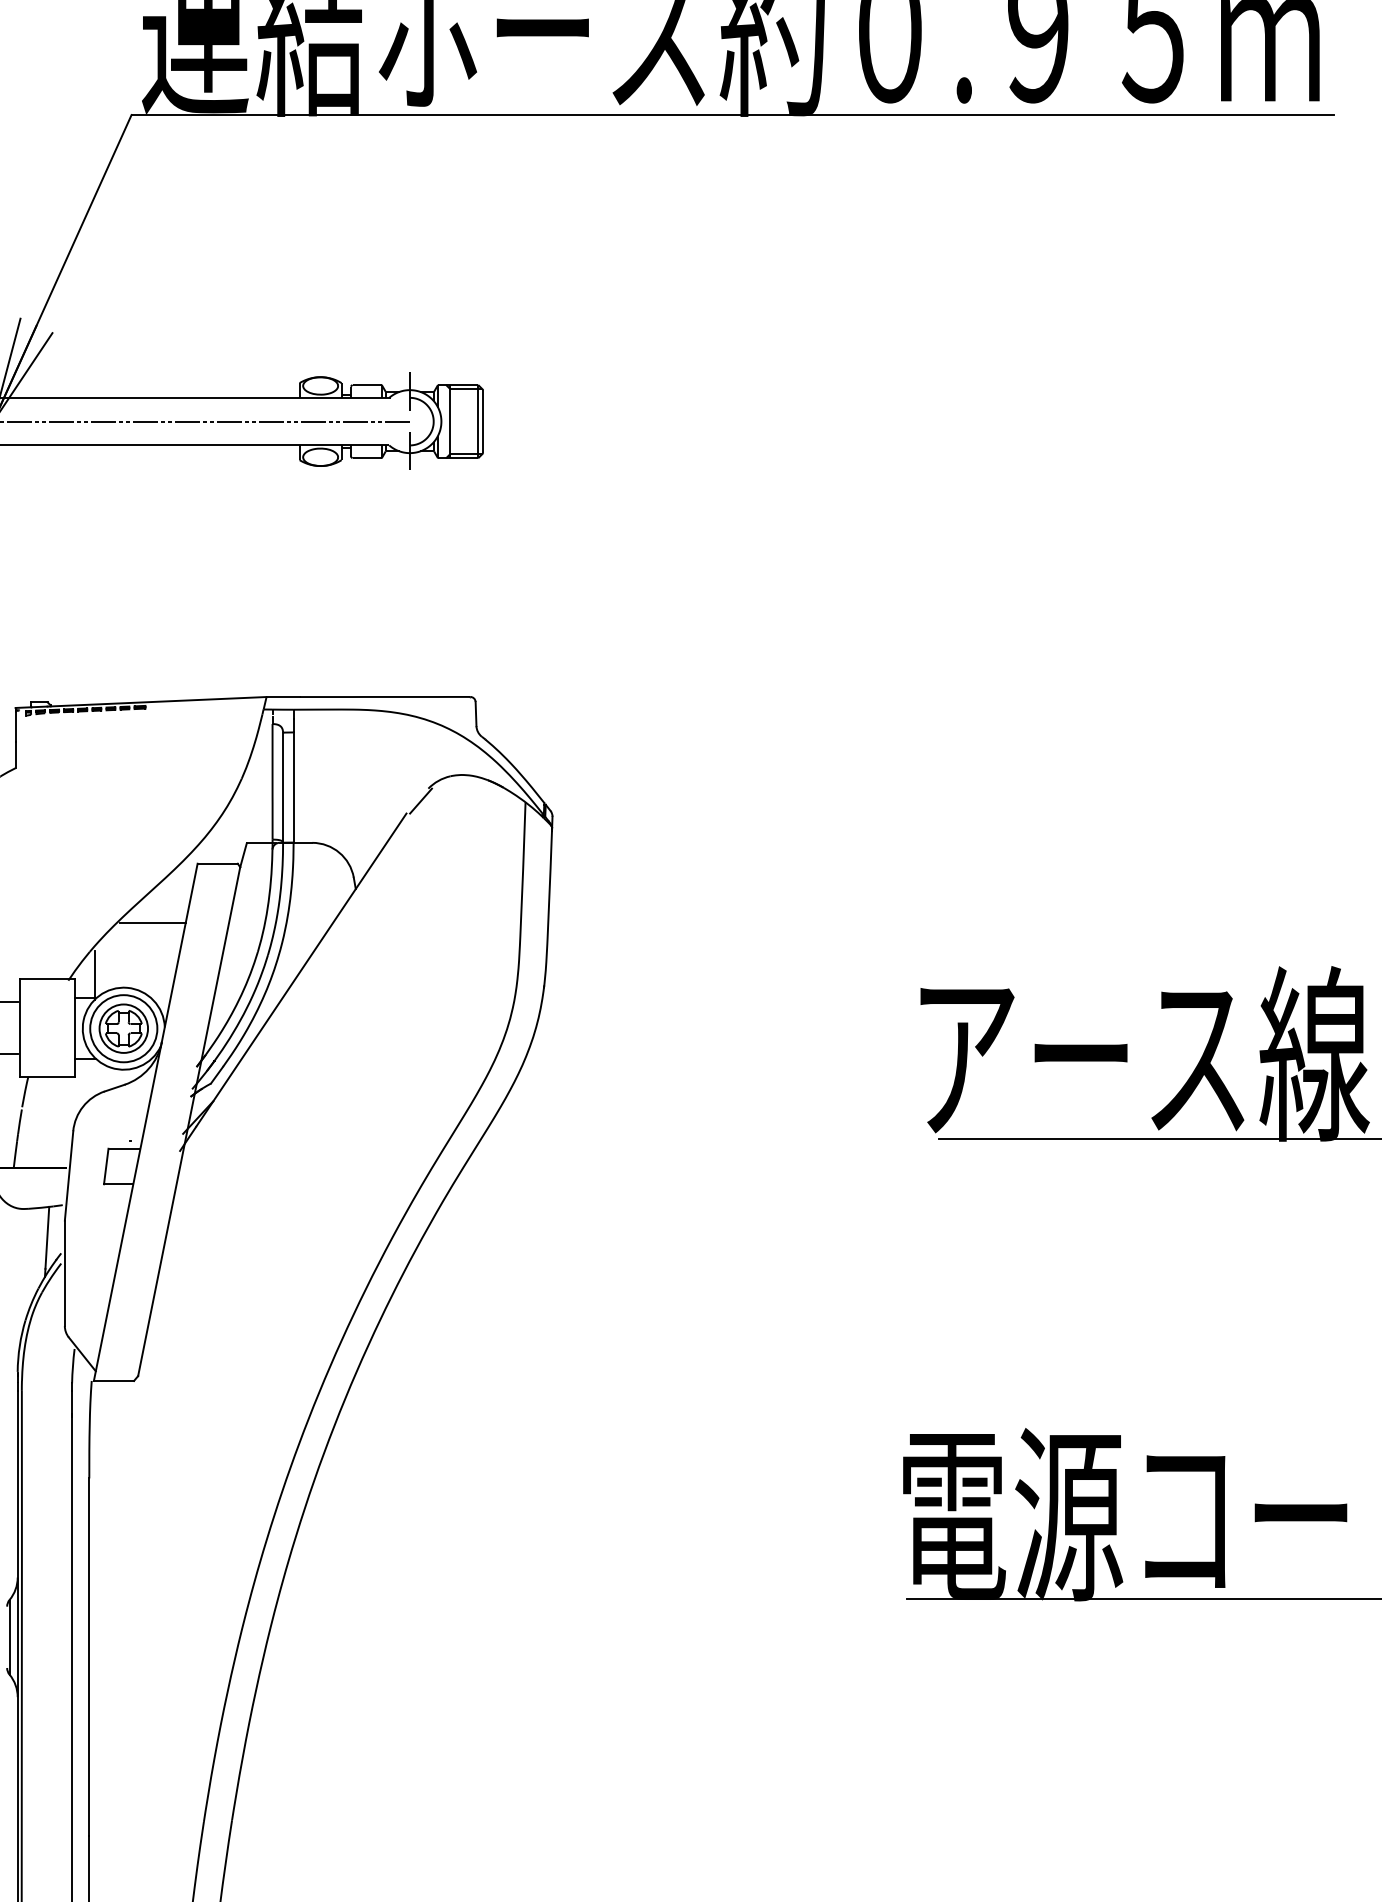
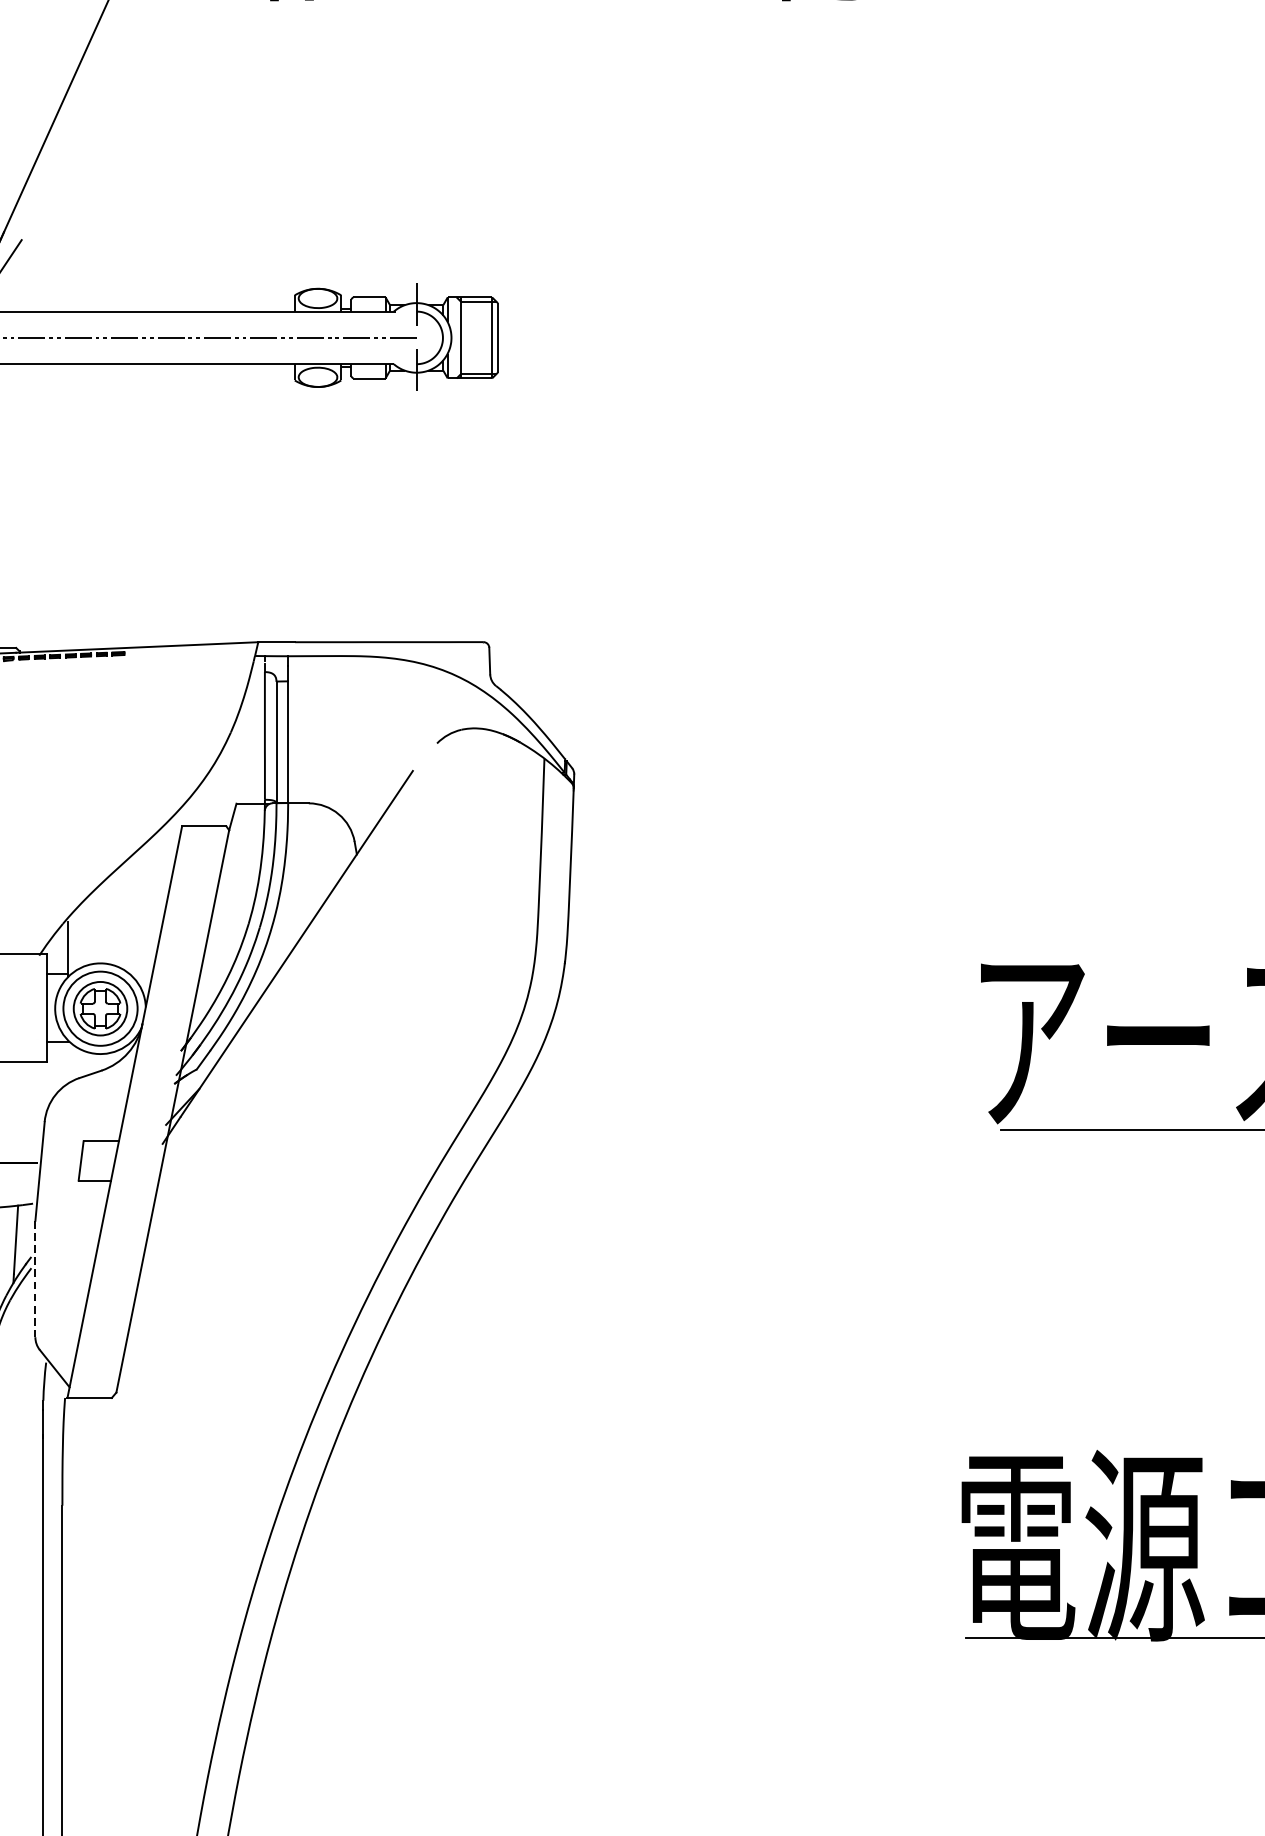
line: (420, 800) -> (428, 756), removed
line: (152, 923) -> (132, 892), removed
line: (64, 1273) -> (34, 1279), solid -> dashed

